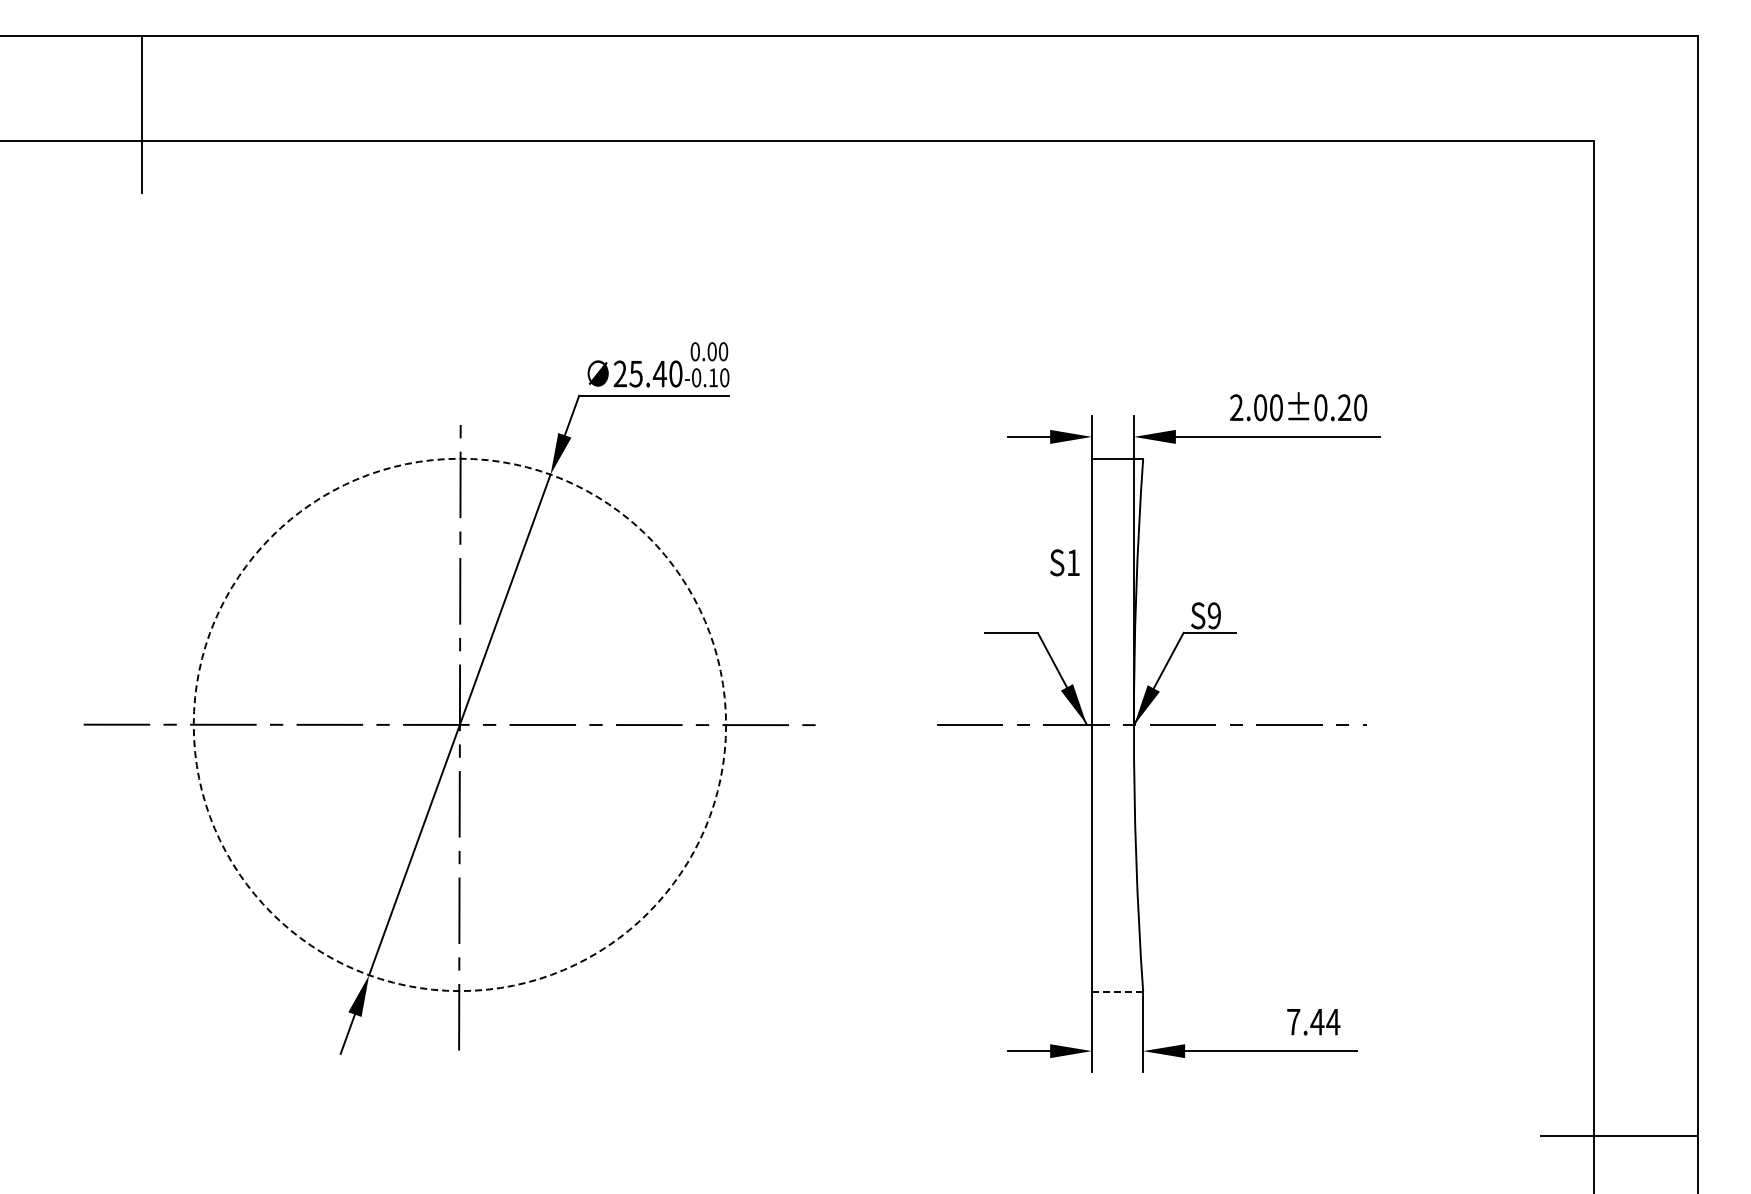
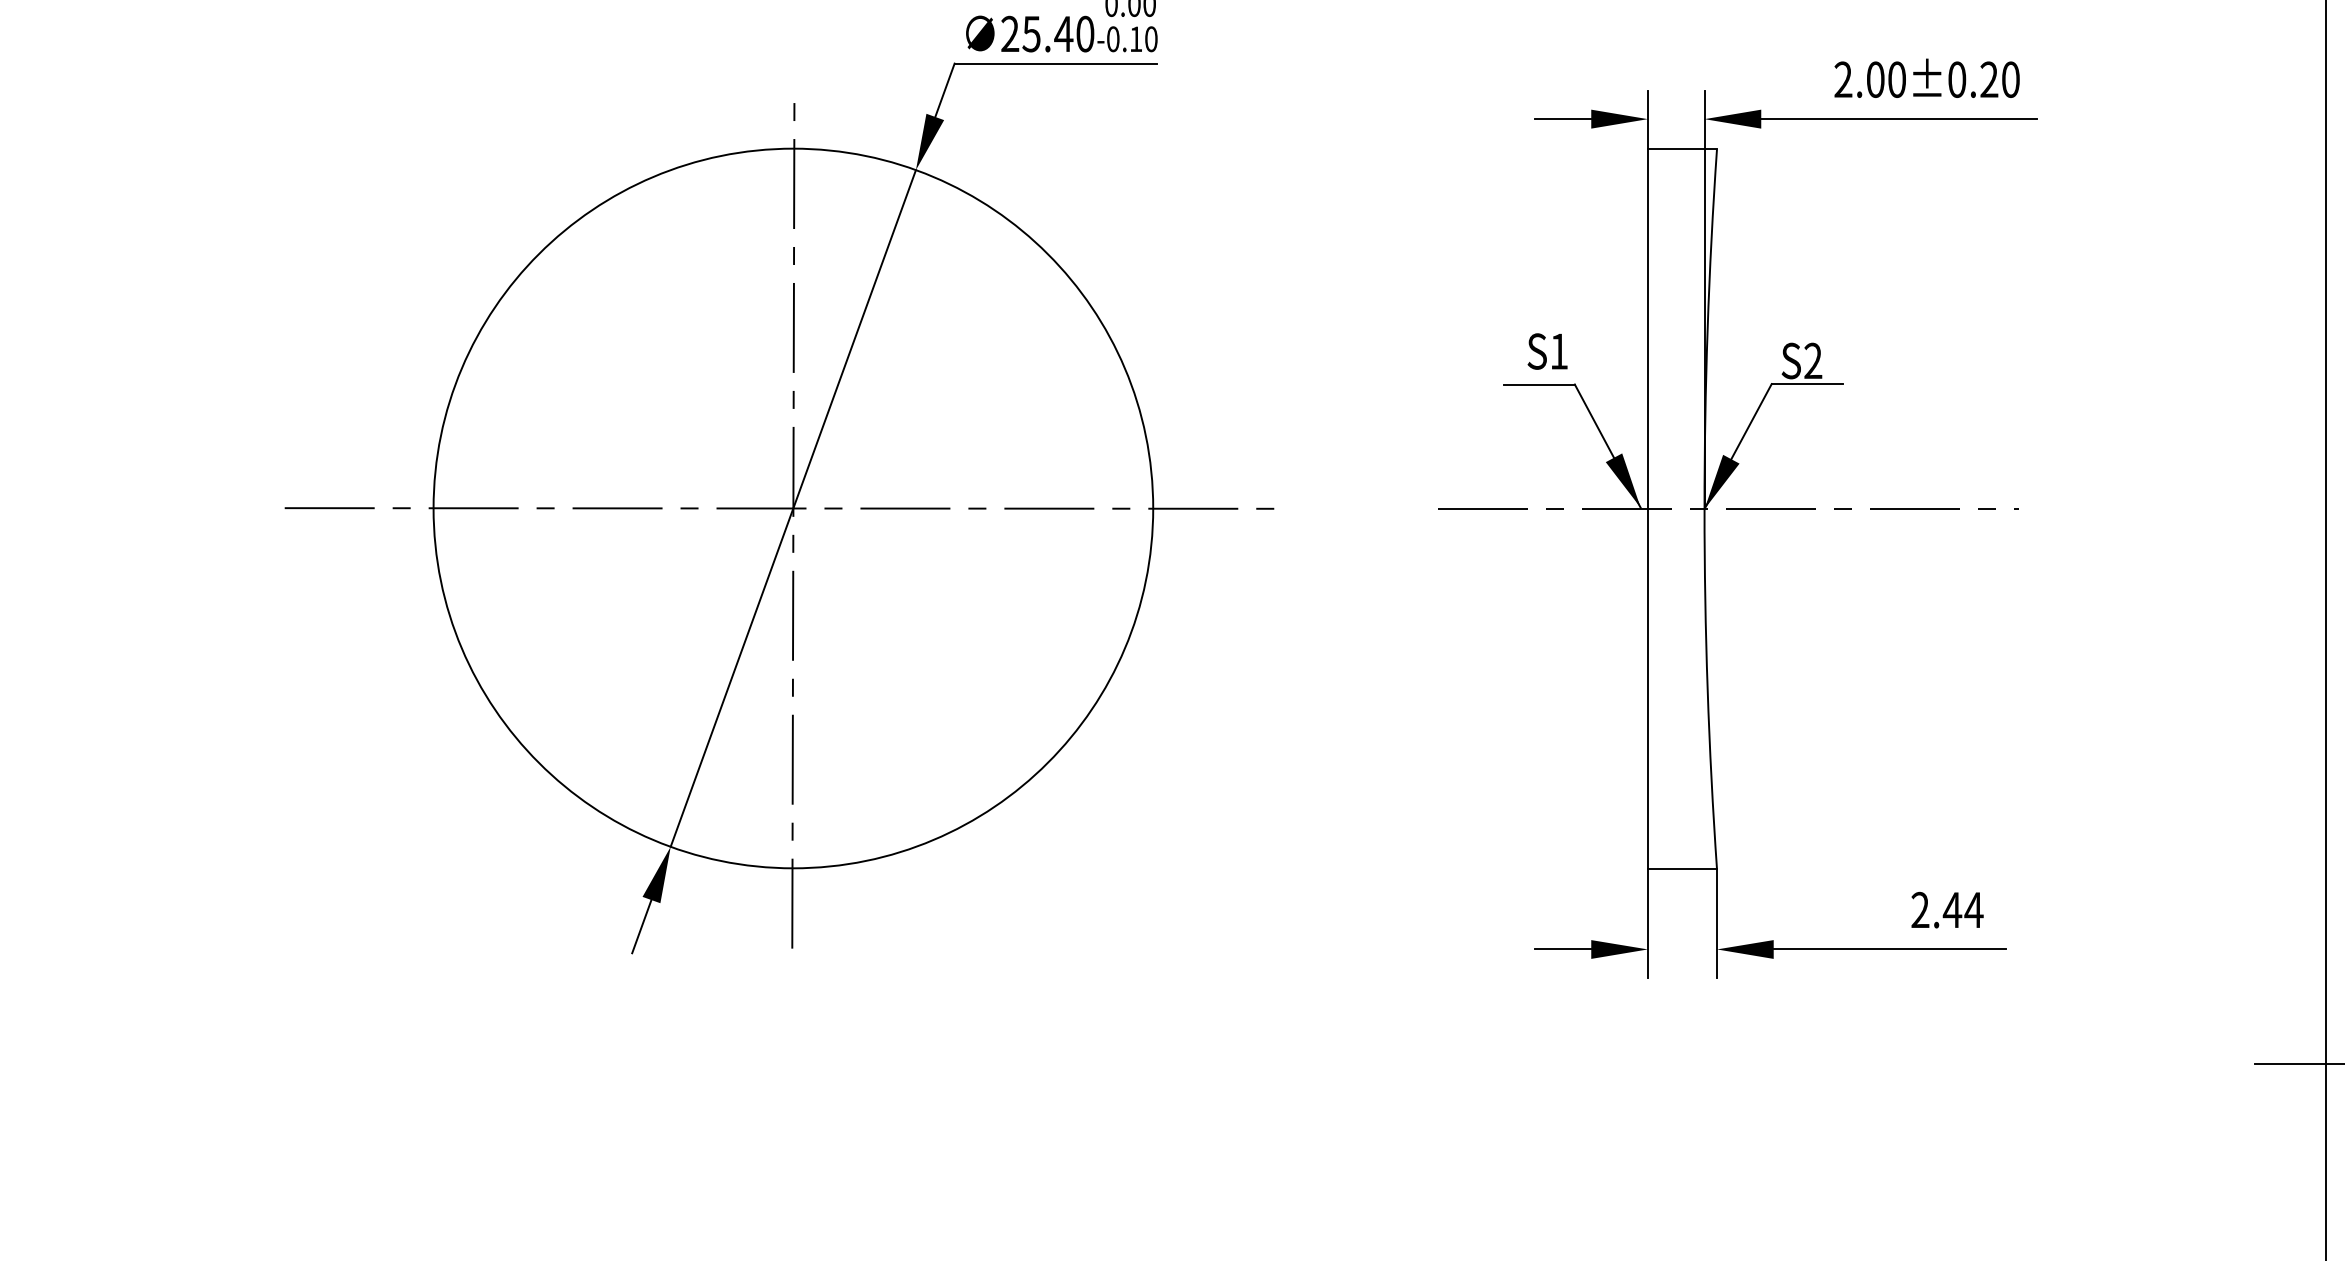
text: (1064, 562) -> (1547, 351), moved
text: (1213, 615) -> (1812, 360), S9 -> S2
circle: (459, 724) -> (792, 507), dashed -> solid
line: (1117, 991) -> (1682, 868), dashed -> solid
text: (1293, 1021) -> (1920, 909), 7.44 -> 2.44

